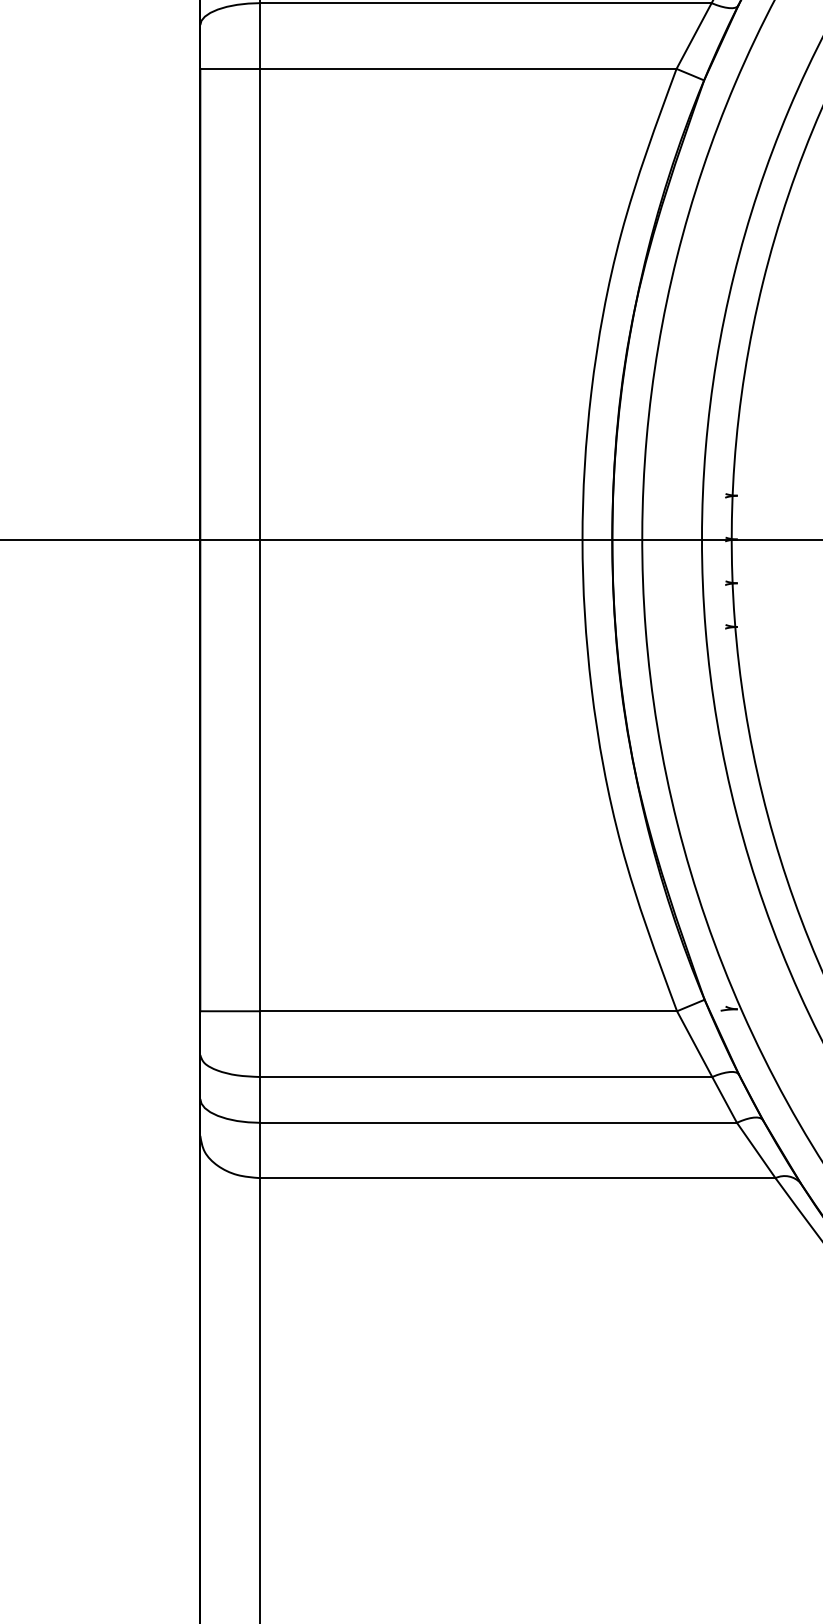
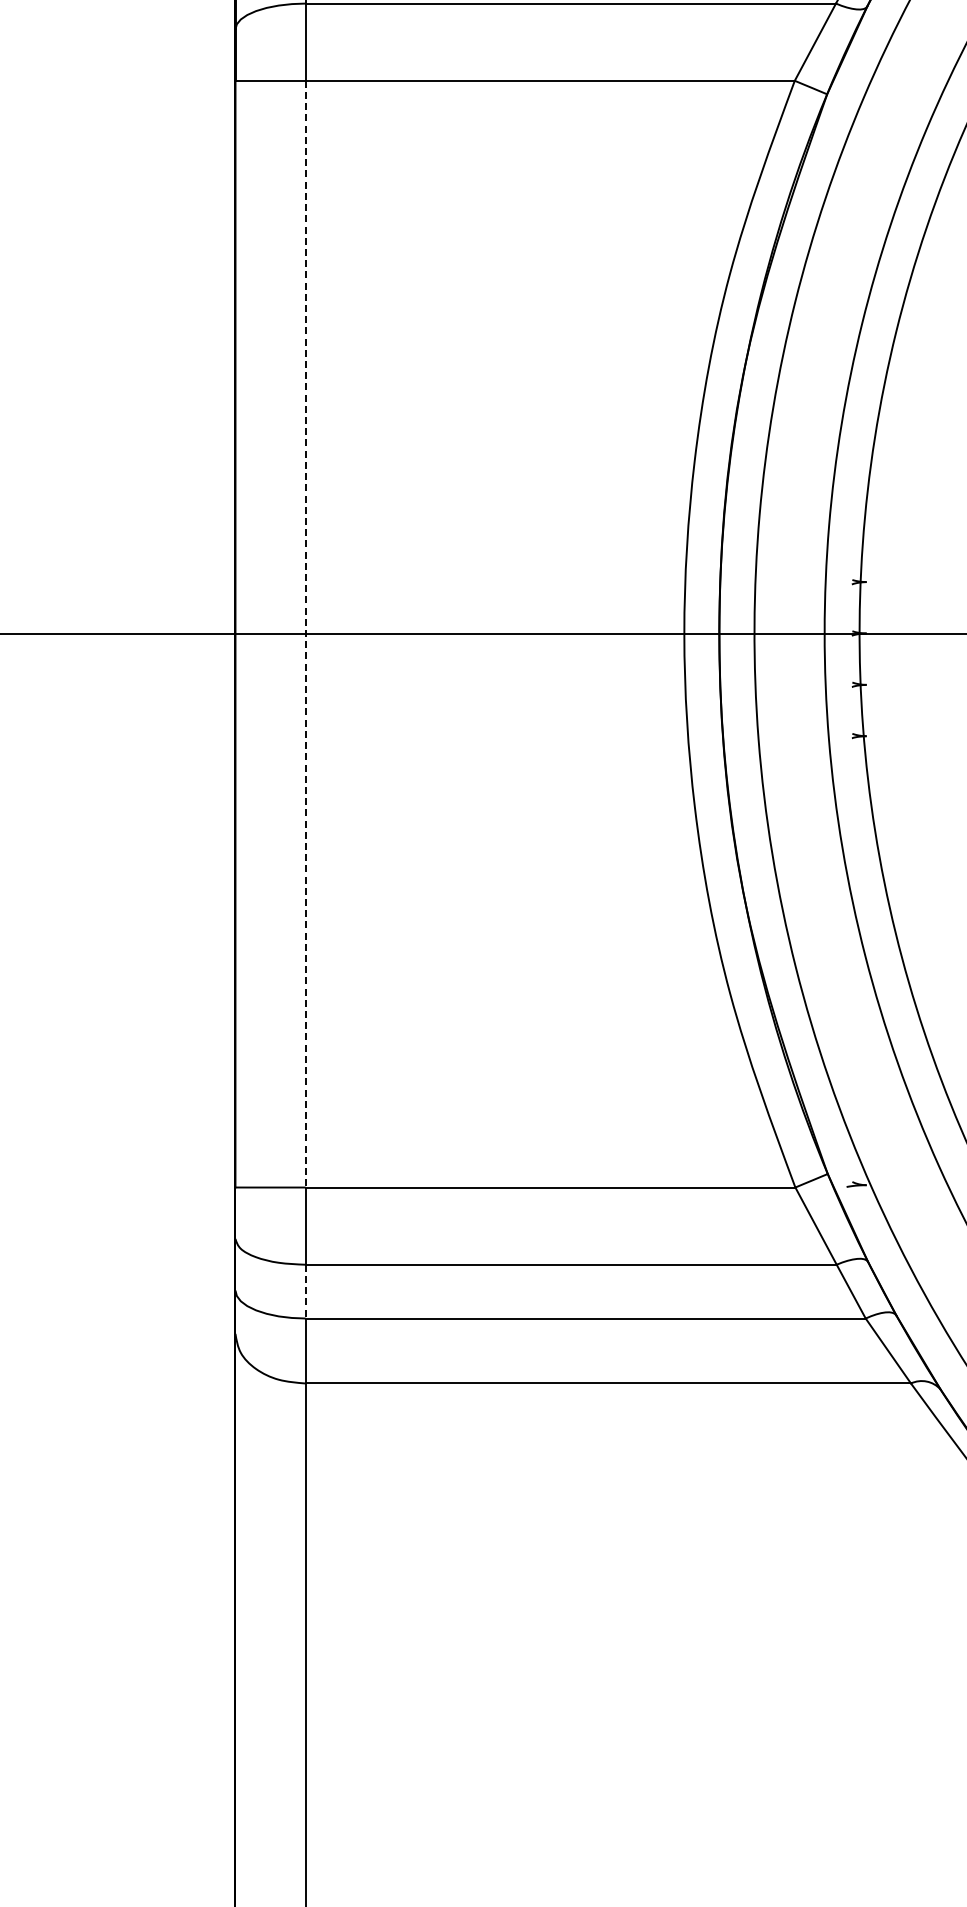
line: (259, 540) -> (305, 634), solid -> dashed
line: (259, 1099) -> (305, 1291), solid -> dashed

